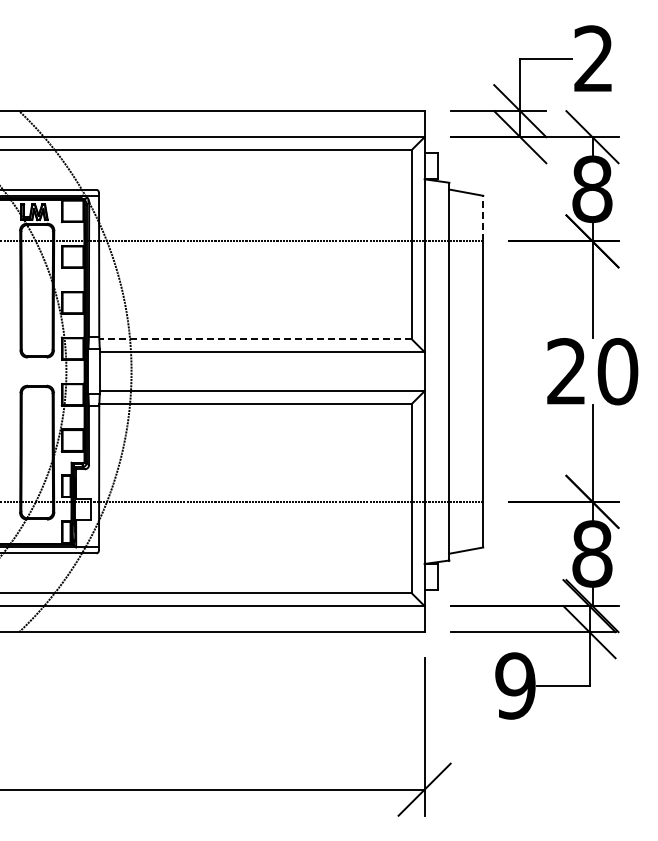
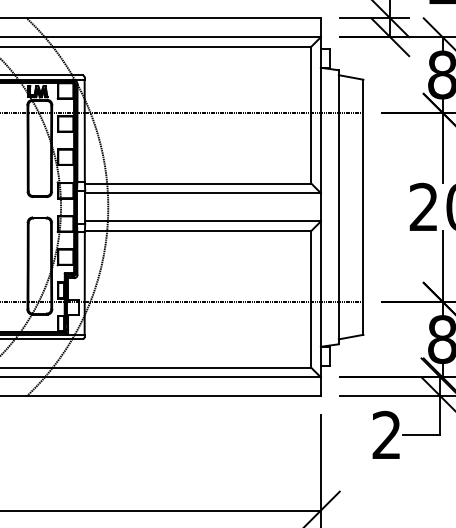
line: (483, 218) -> (363, 96), dashed -> solid
line: (254, 339) -> (197, 183), dashed -> solid
text: (515, 685) -> (386, 434), 9 -> 2

